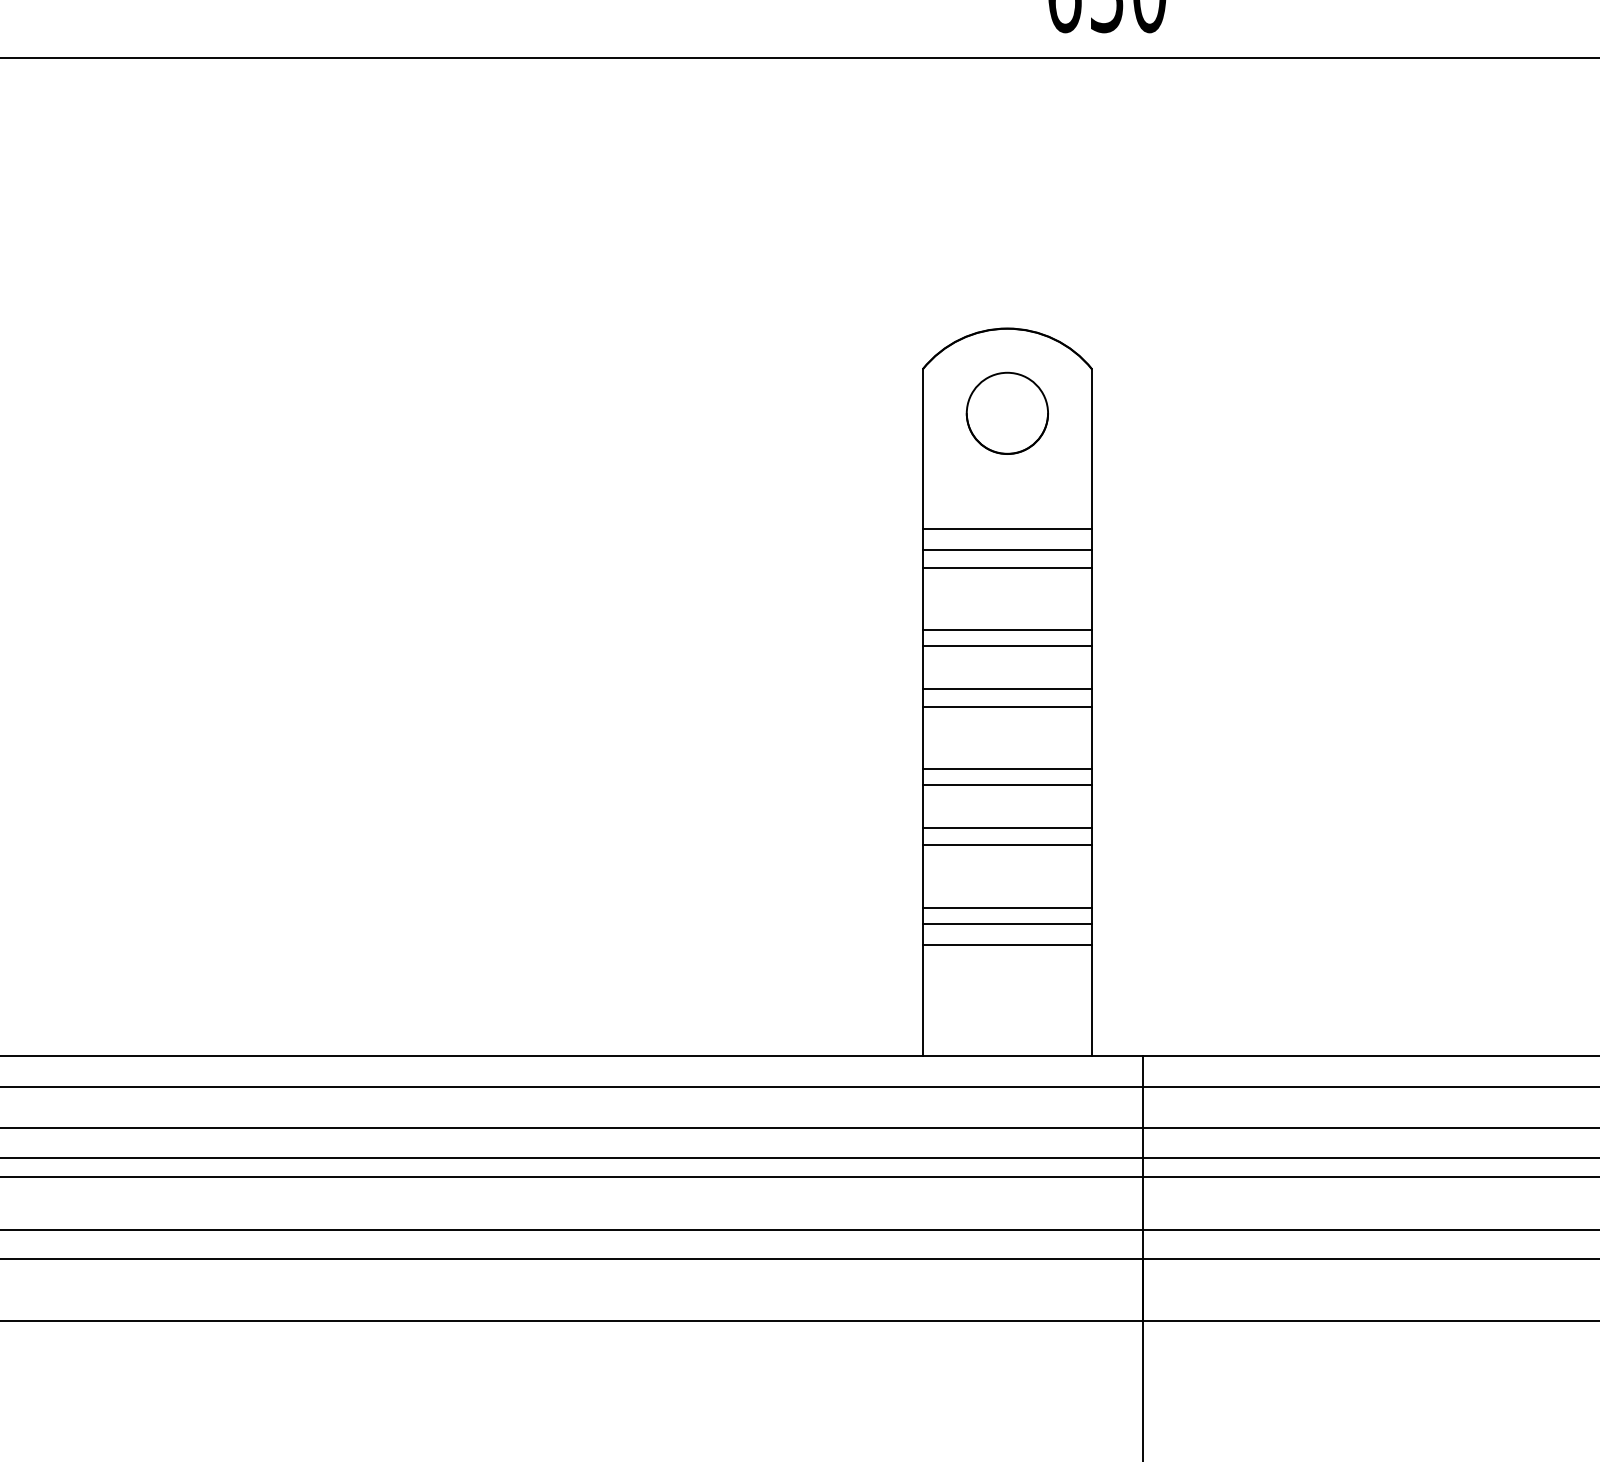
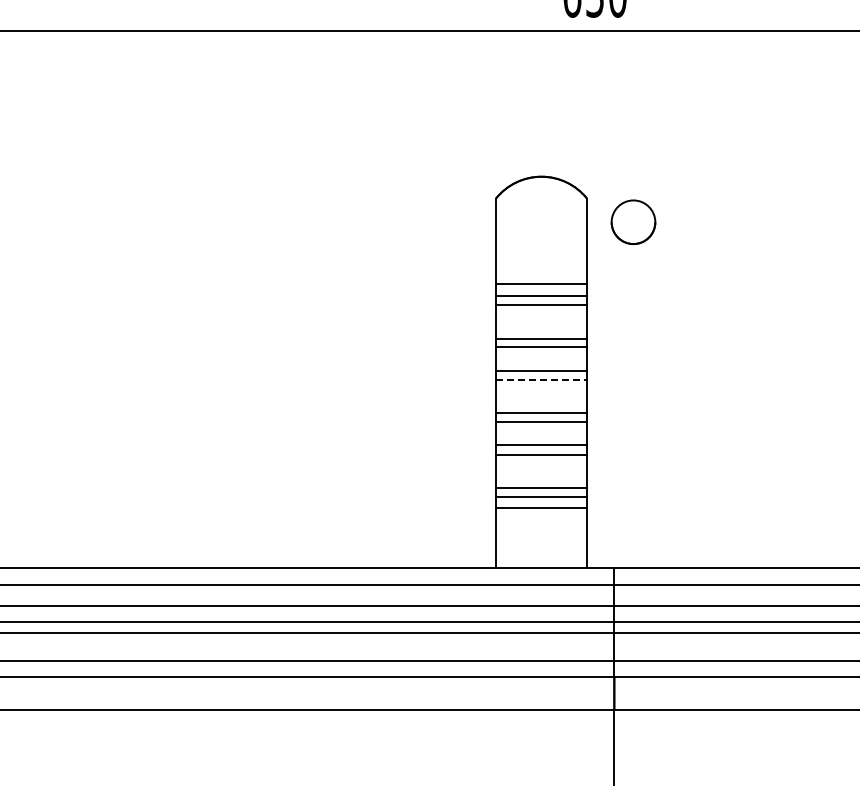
part: (1007, 411) -> (633, 221), moved
line: (1007, 705) -> (541, 379), solid -> dashed

